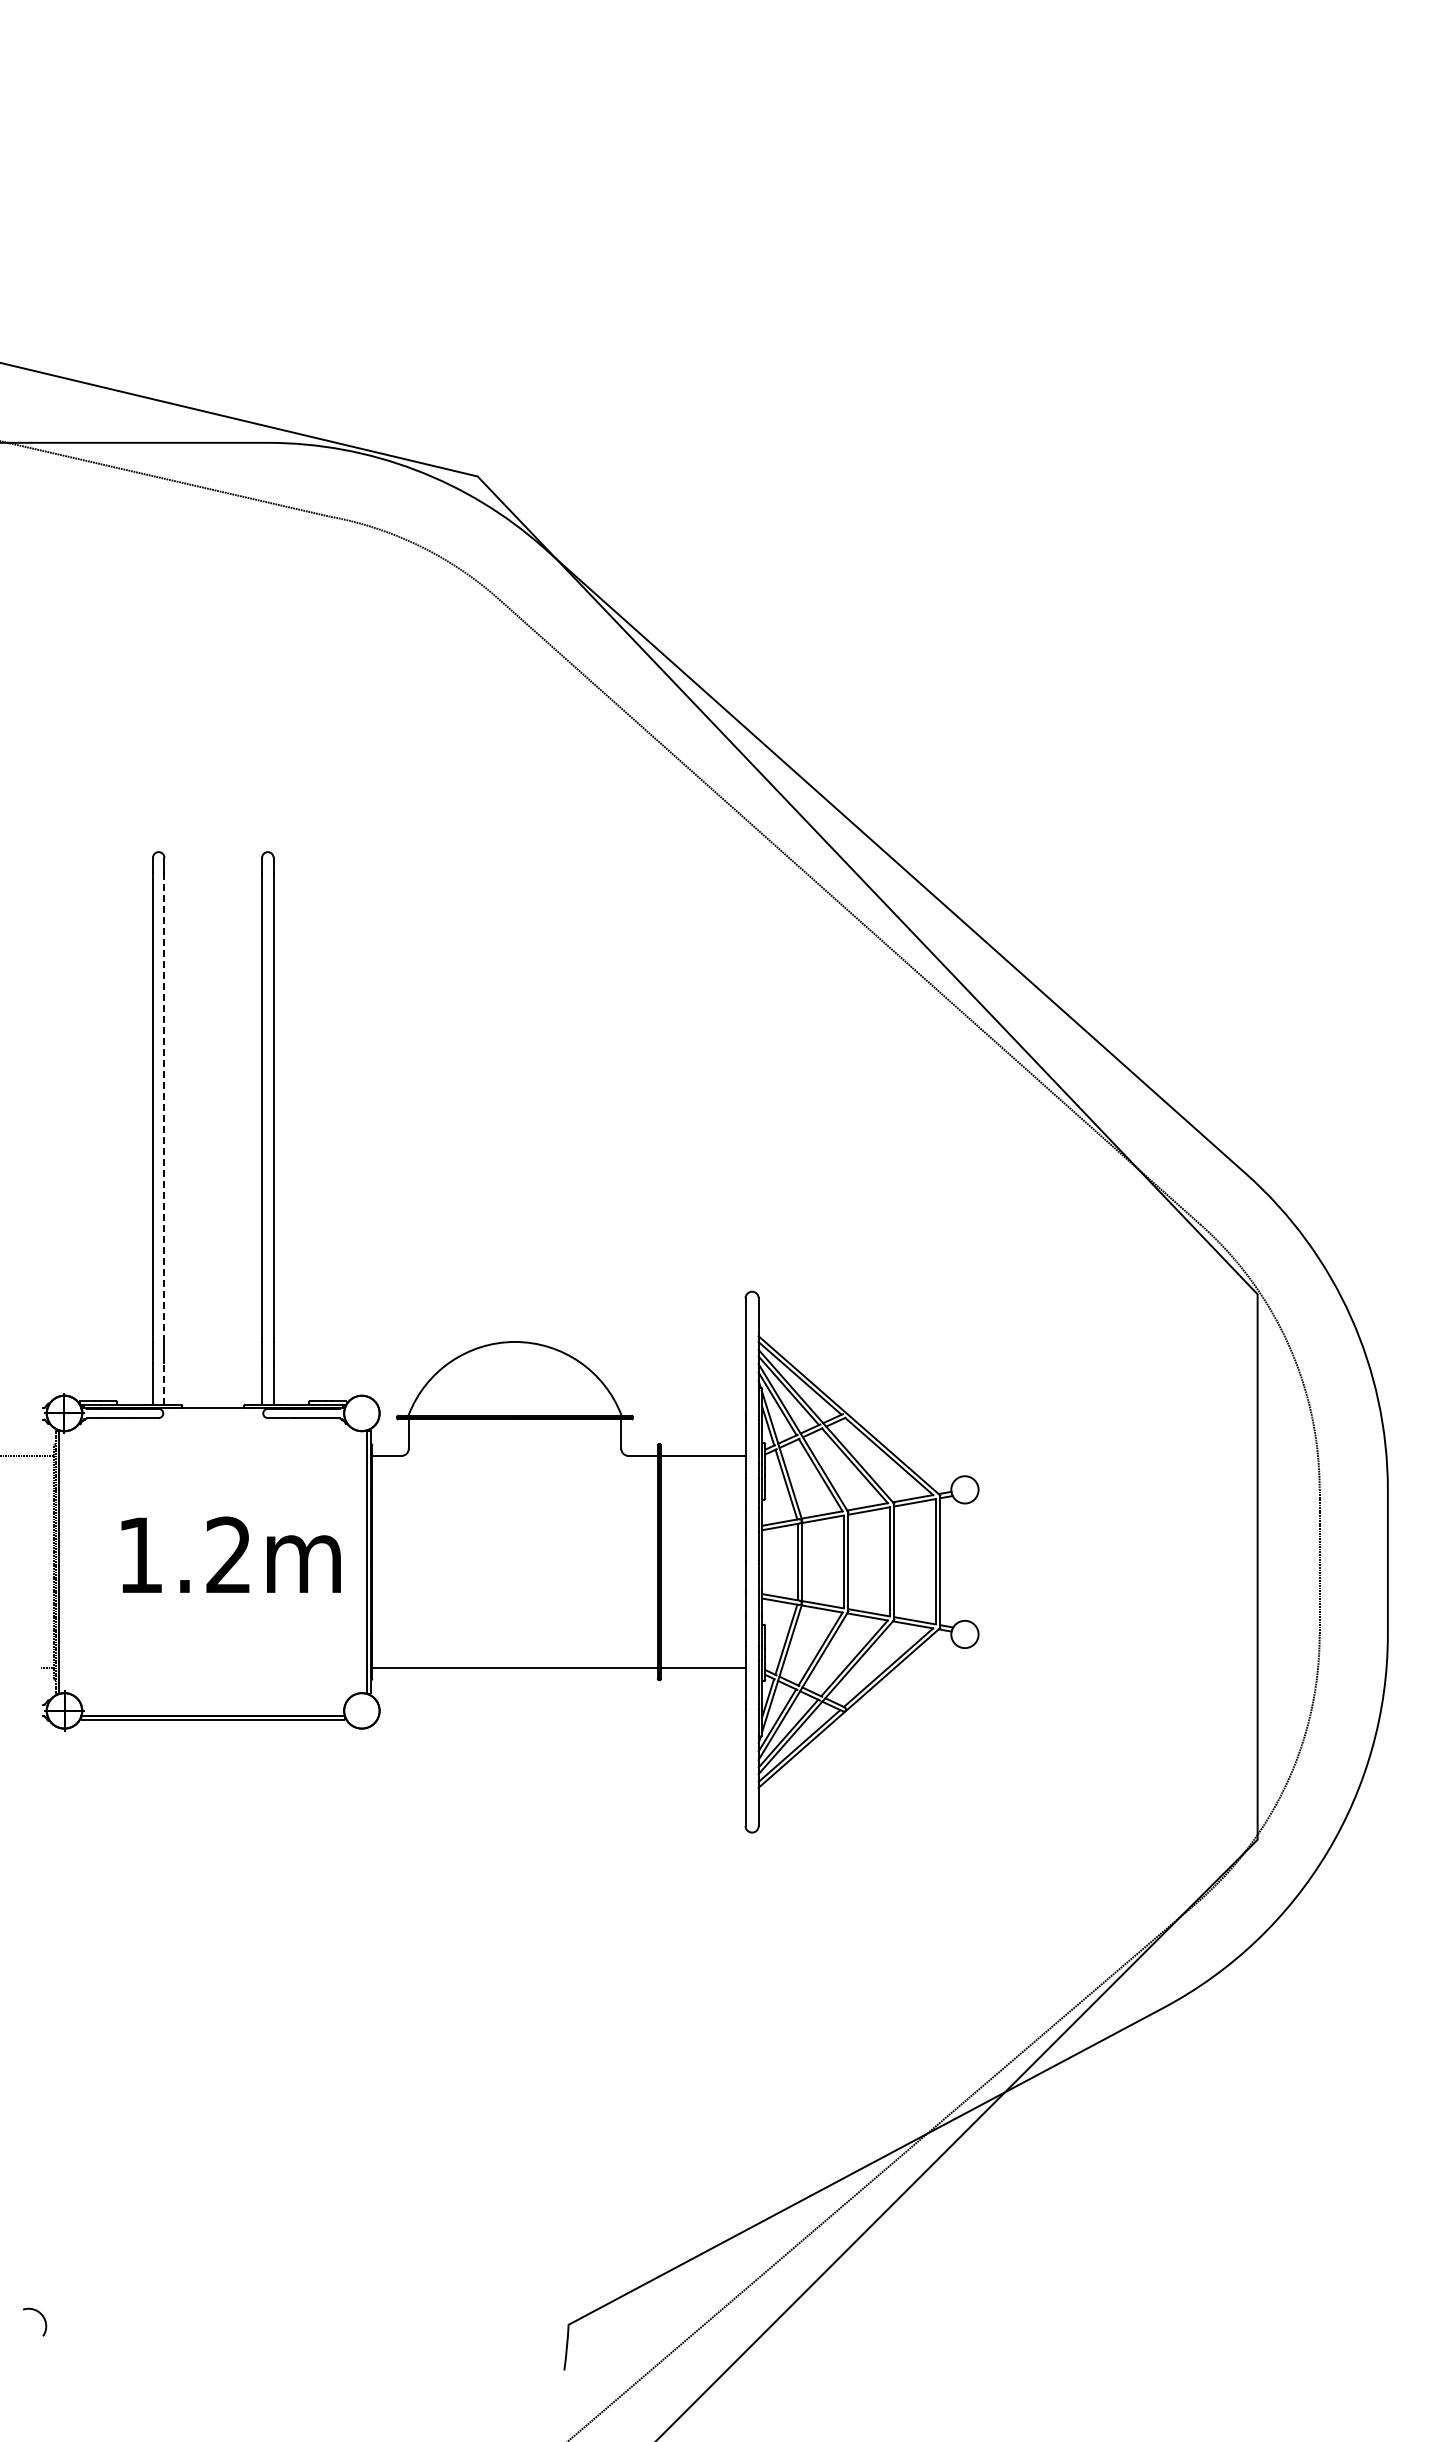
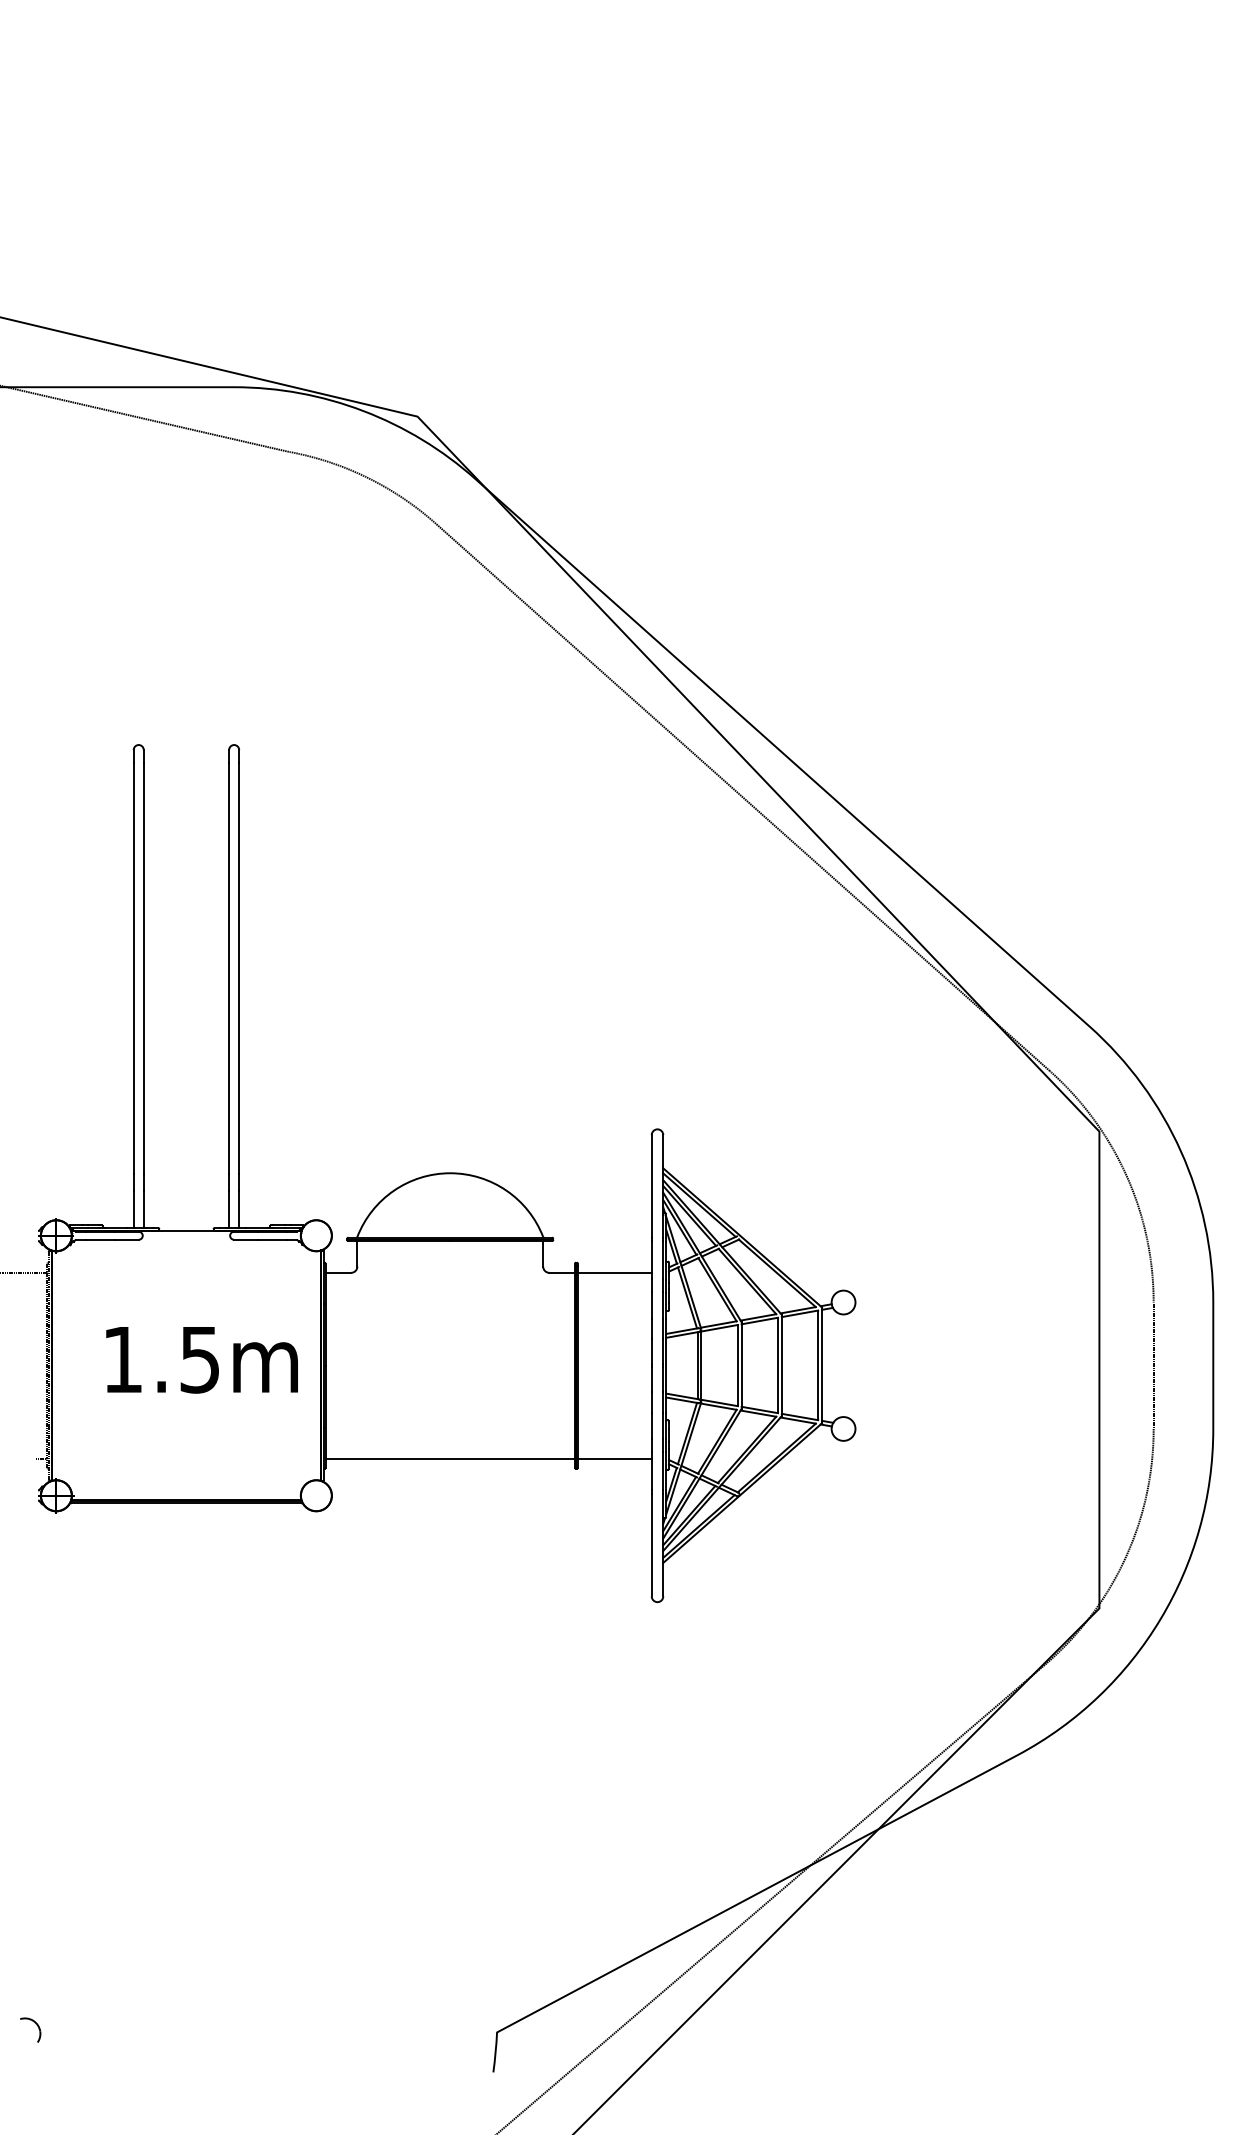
line: (164, 1107) -> (143, 968), dashed -> solid
line: (164, 1383) -> (143, 1209), dashed -> solid
text: (228, 1555) -> (199, 1359), 1.2m -> 1.5m

